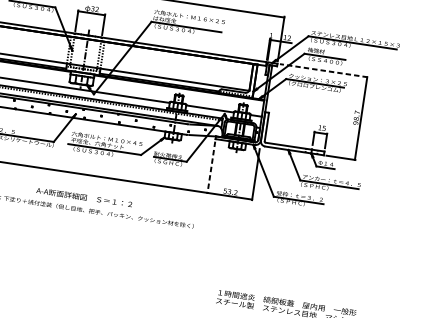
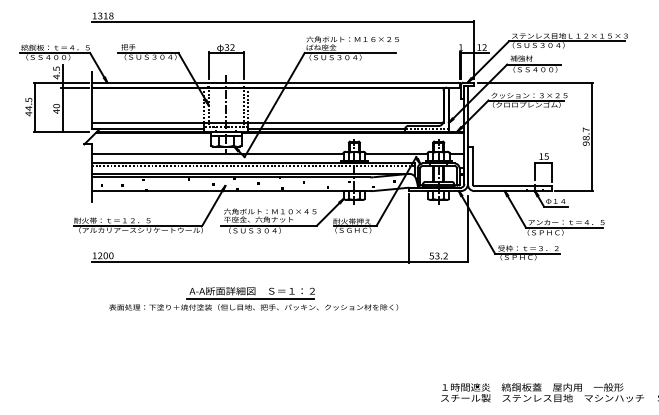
line: (324, 70) -> (535, 82), dashed -> solid
line: (211, 168) -> (409, 229), dashed -> solid
line: (82, 202) -> (250, 298), added

